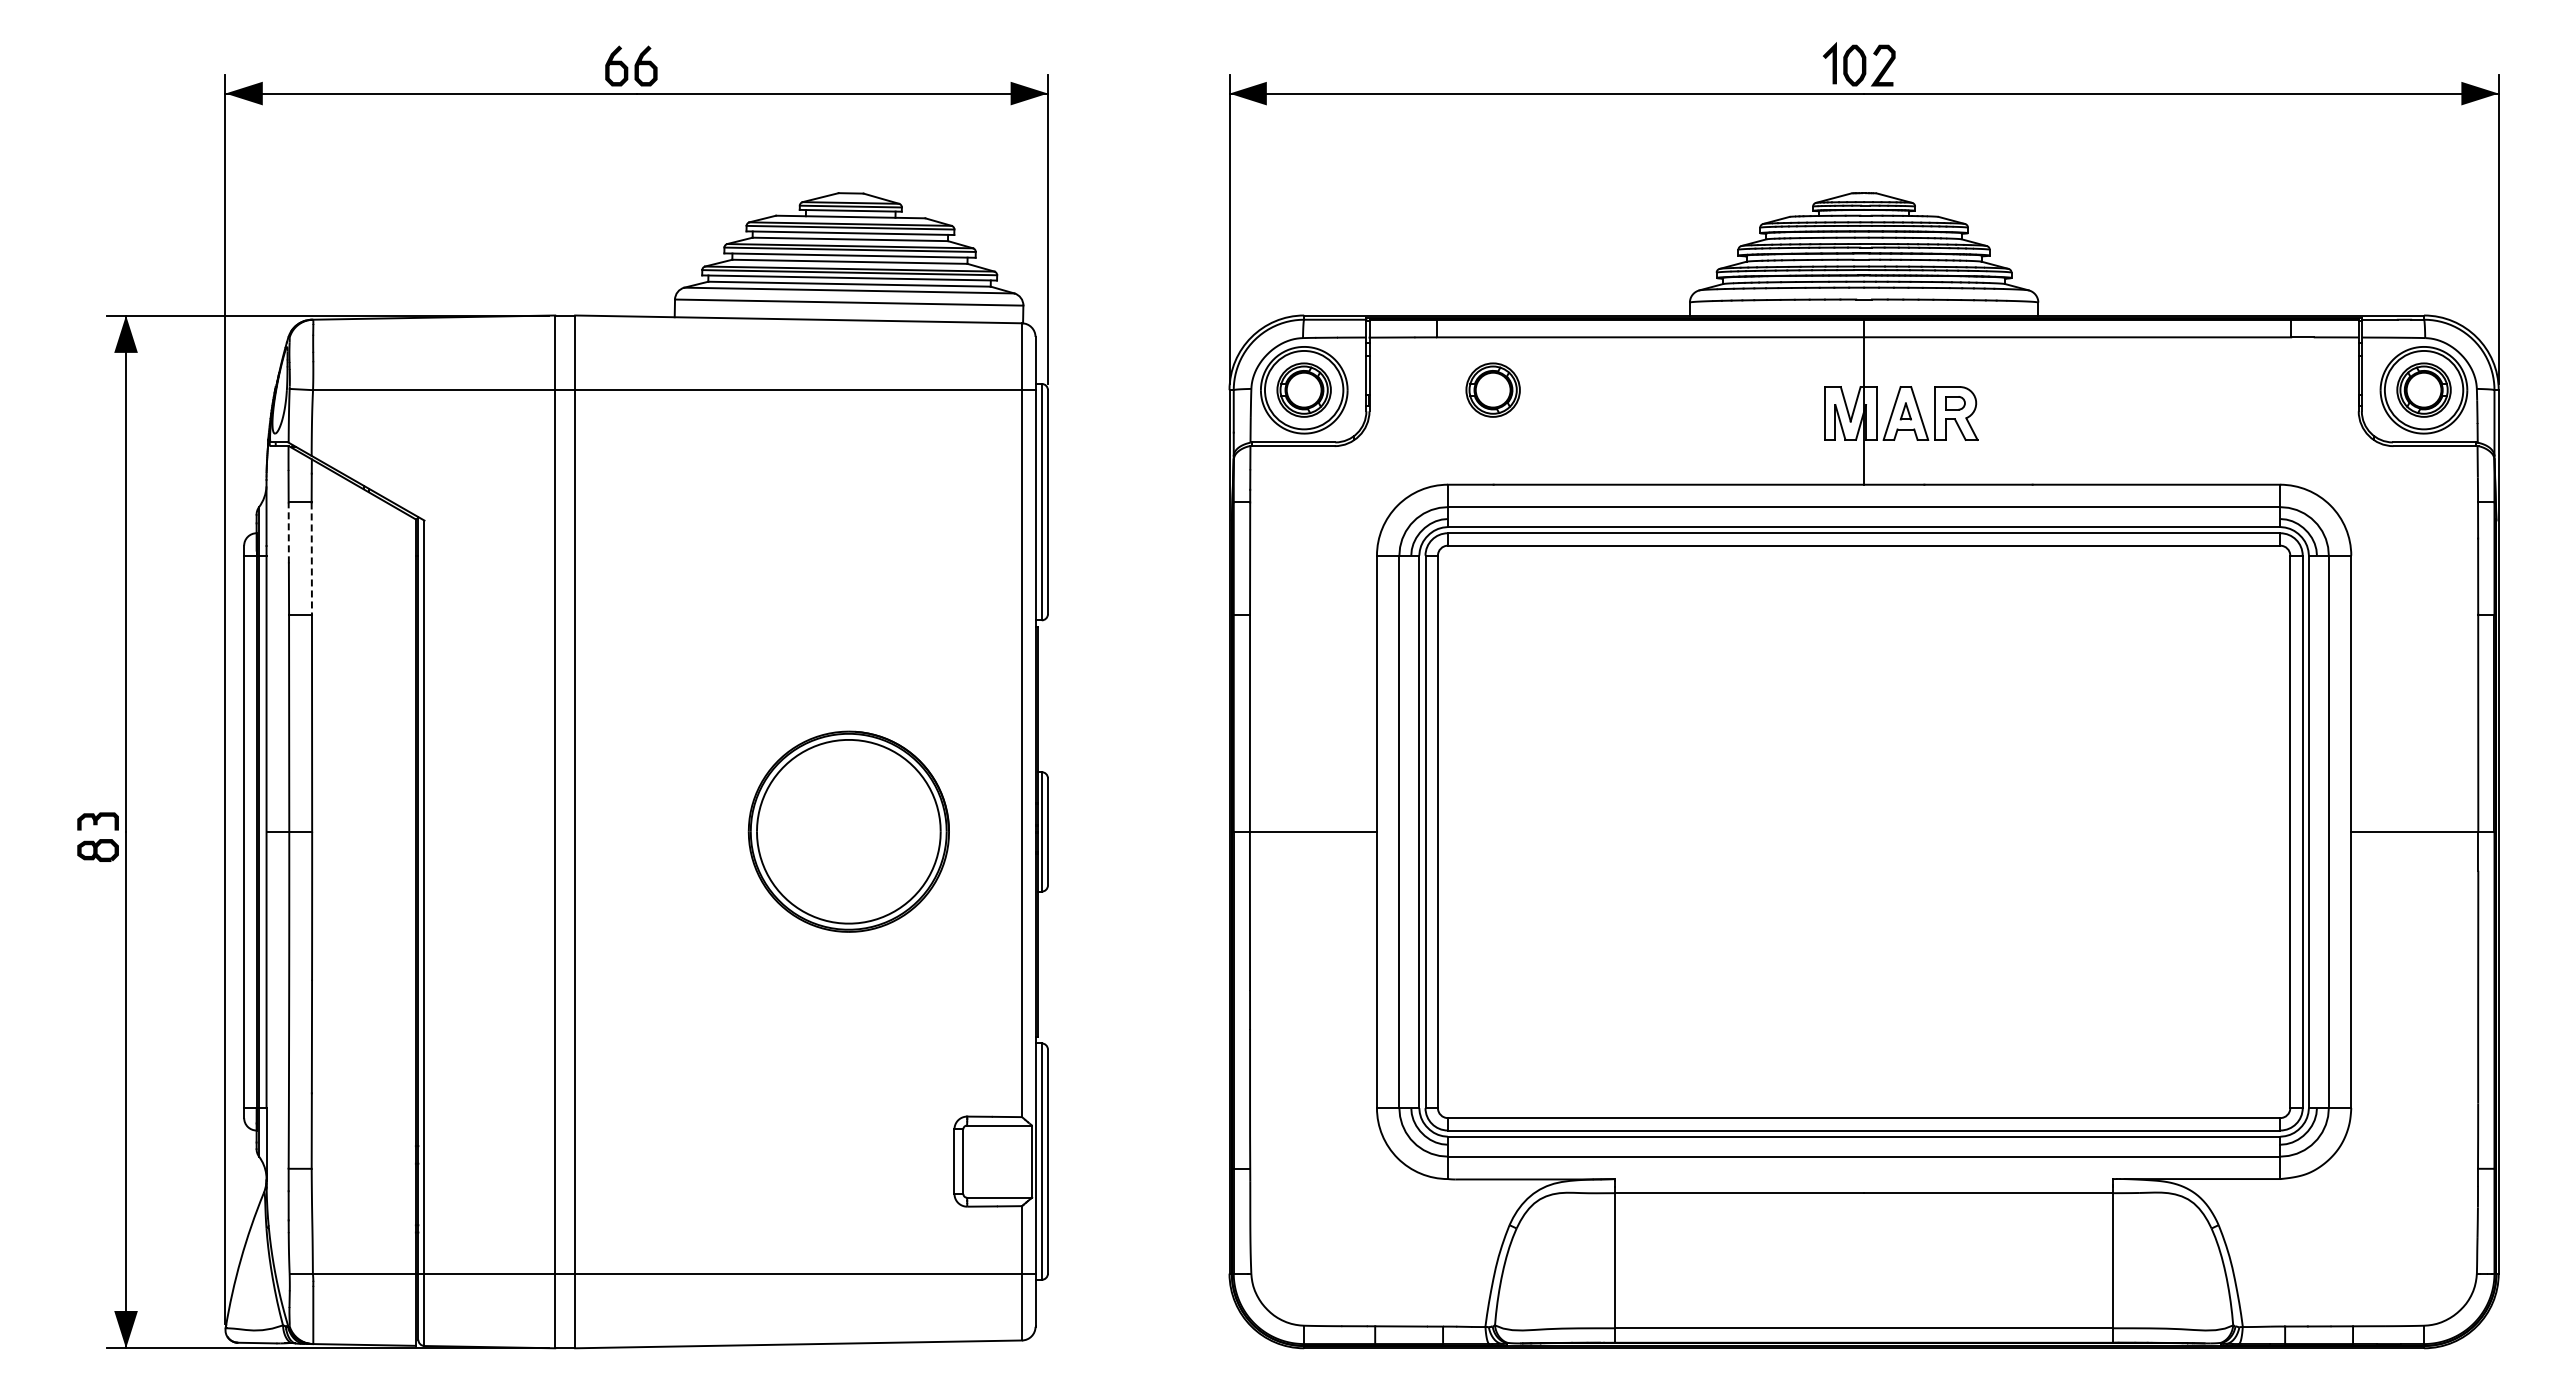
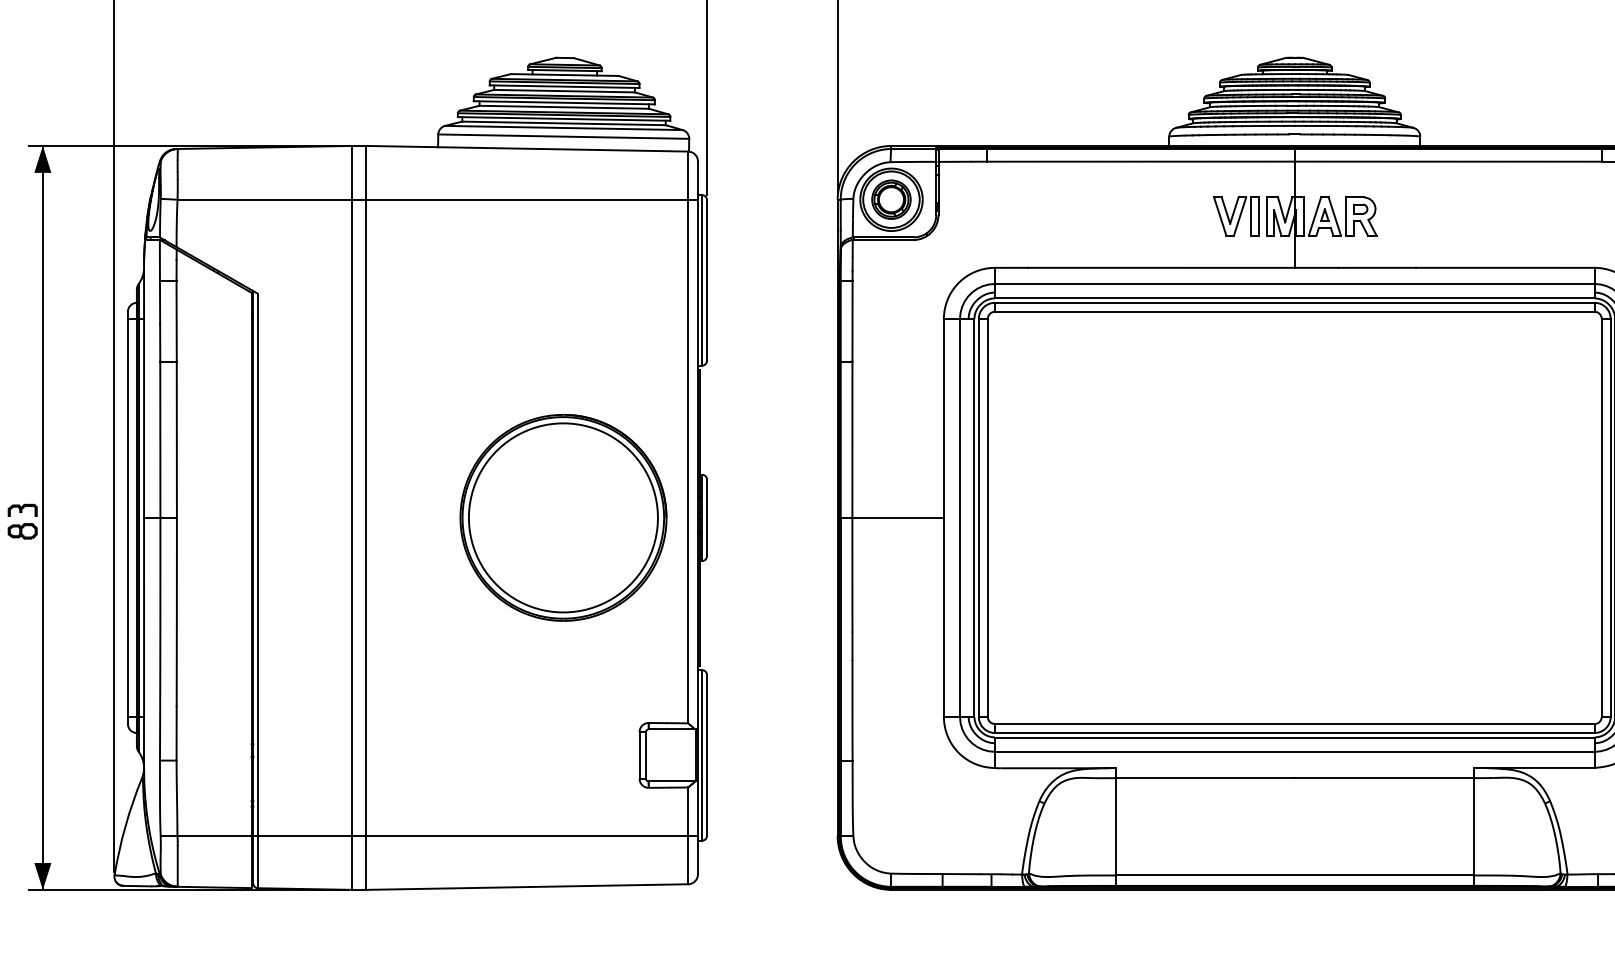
part: (1492, 389) -> (1027, 199), removed
part: (1782, 413) -> (1235, 216), added
line: (288, 532) -> (159, 302), dashed -> solid
line: (311, 559) -> (176, 321), dashed -> solid
part: (848, 831) -> (563, 517), size x1.43

